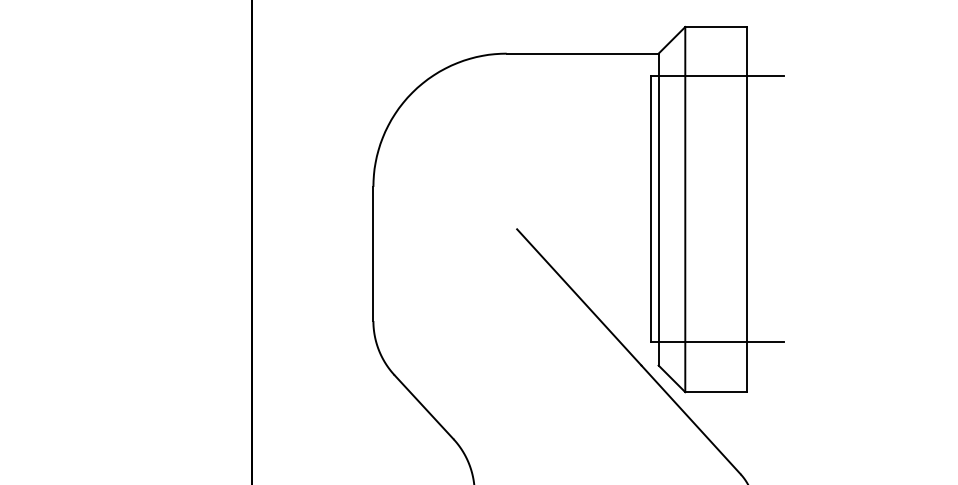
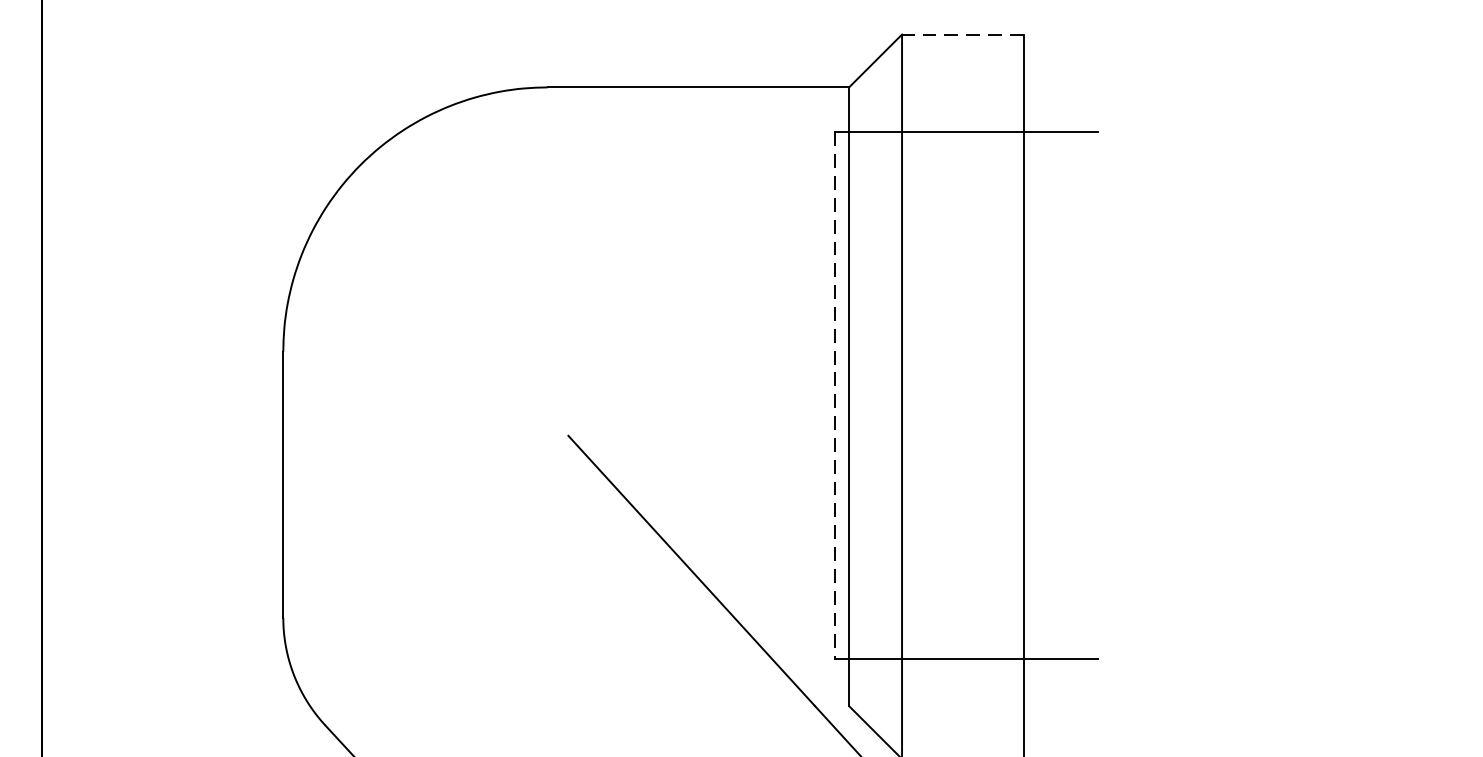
line: (715, 27) -> (961, 35), solid -> dashed
line: (651, 209) -> (835, 396), solid -> dashed

